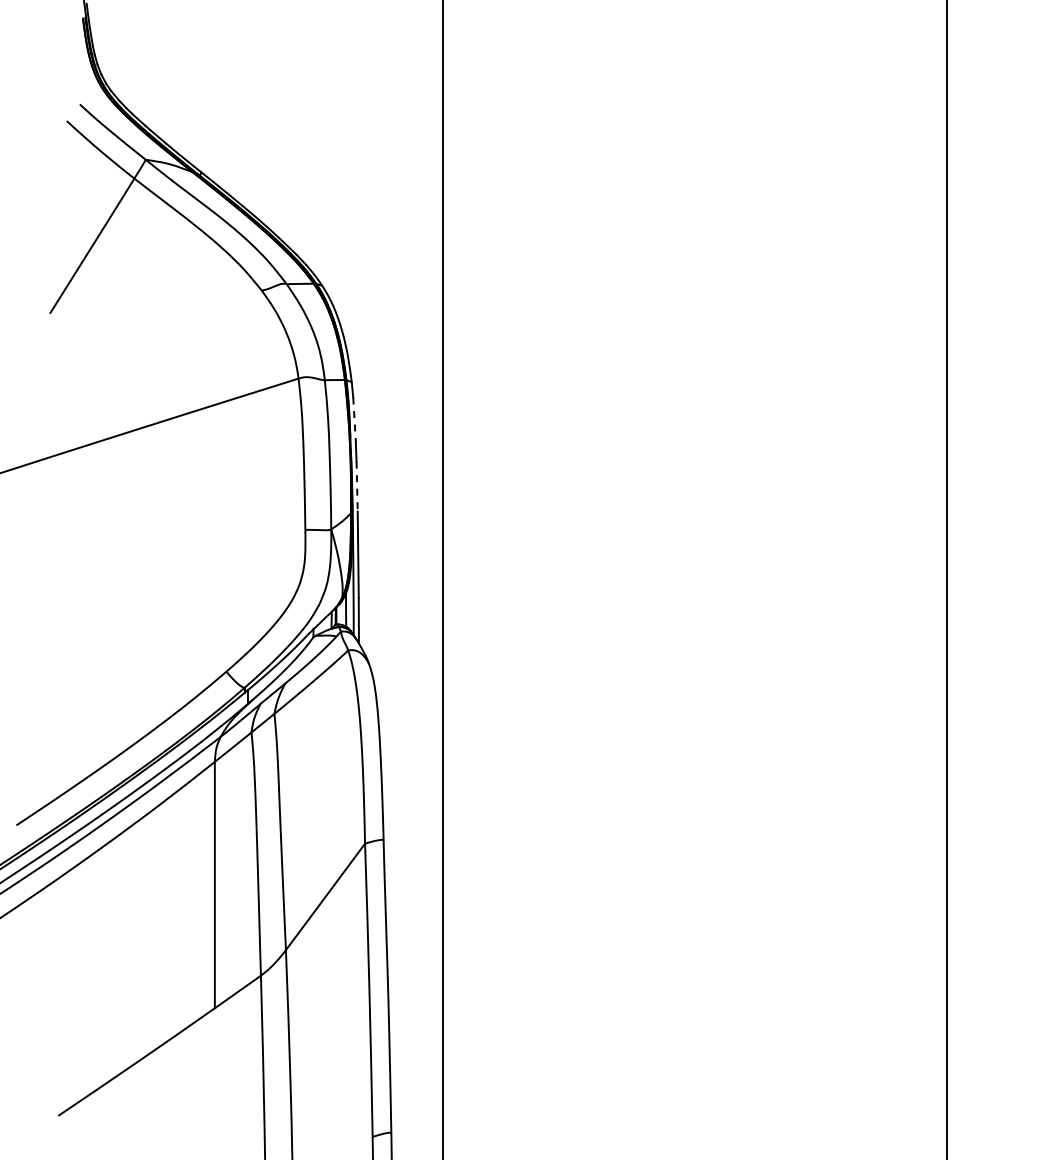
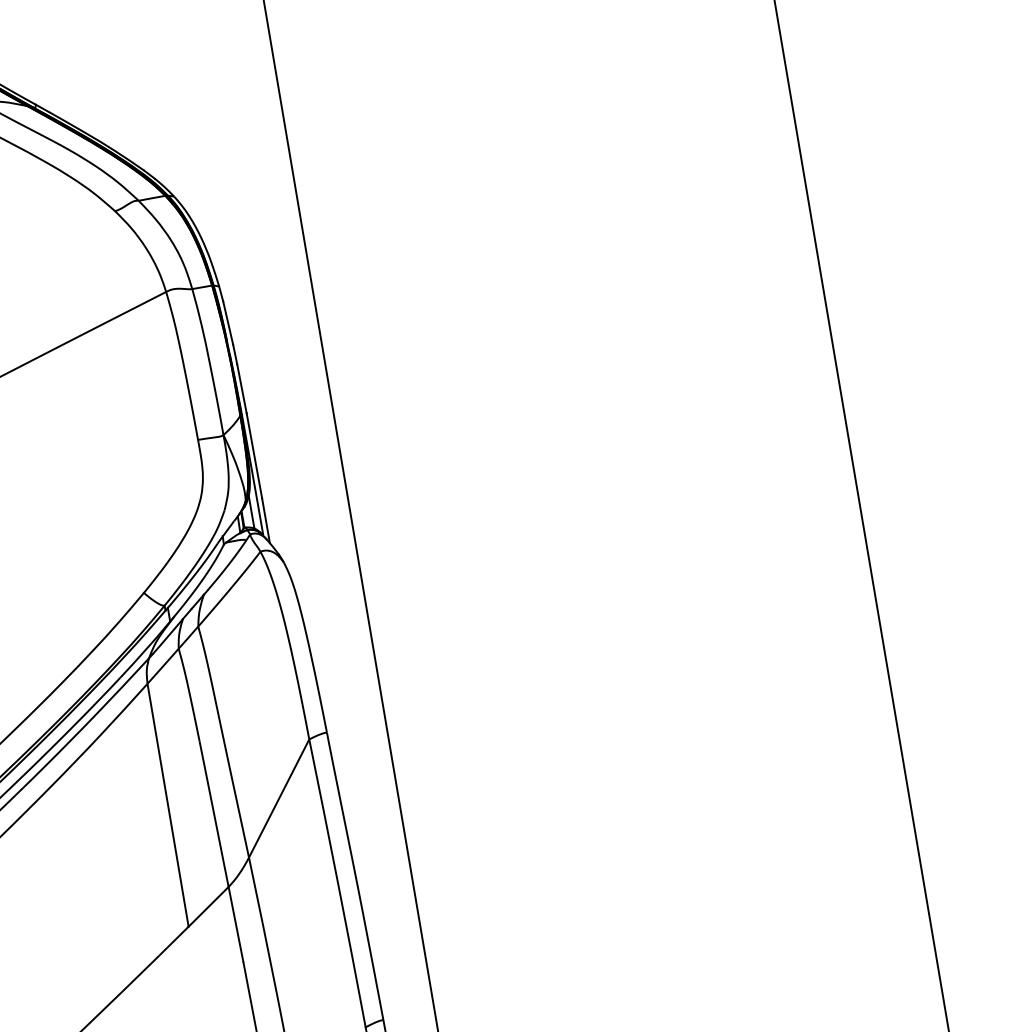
line: (354, 420) -> (228, 323), dashed -> solid
line: (357, 486) -> (242, 388), dashed -> solid

